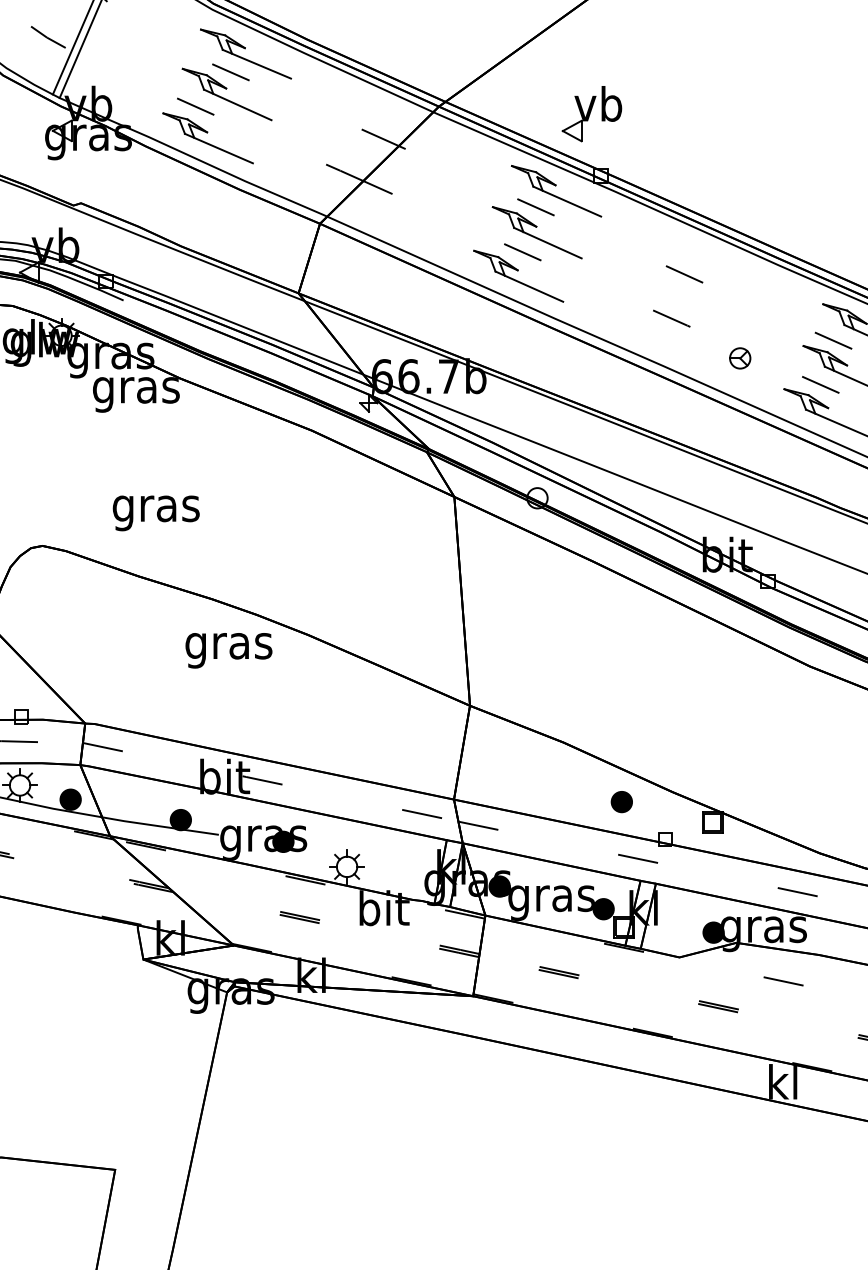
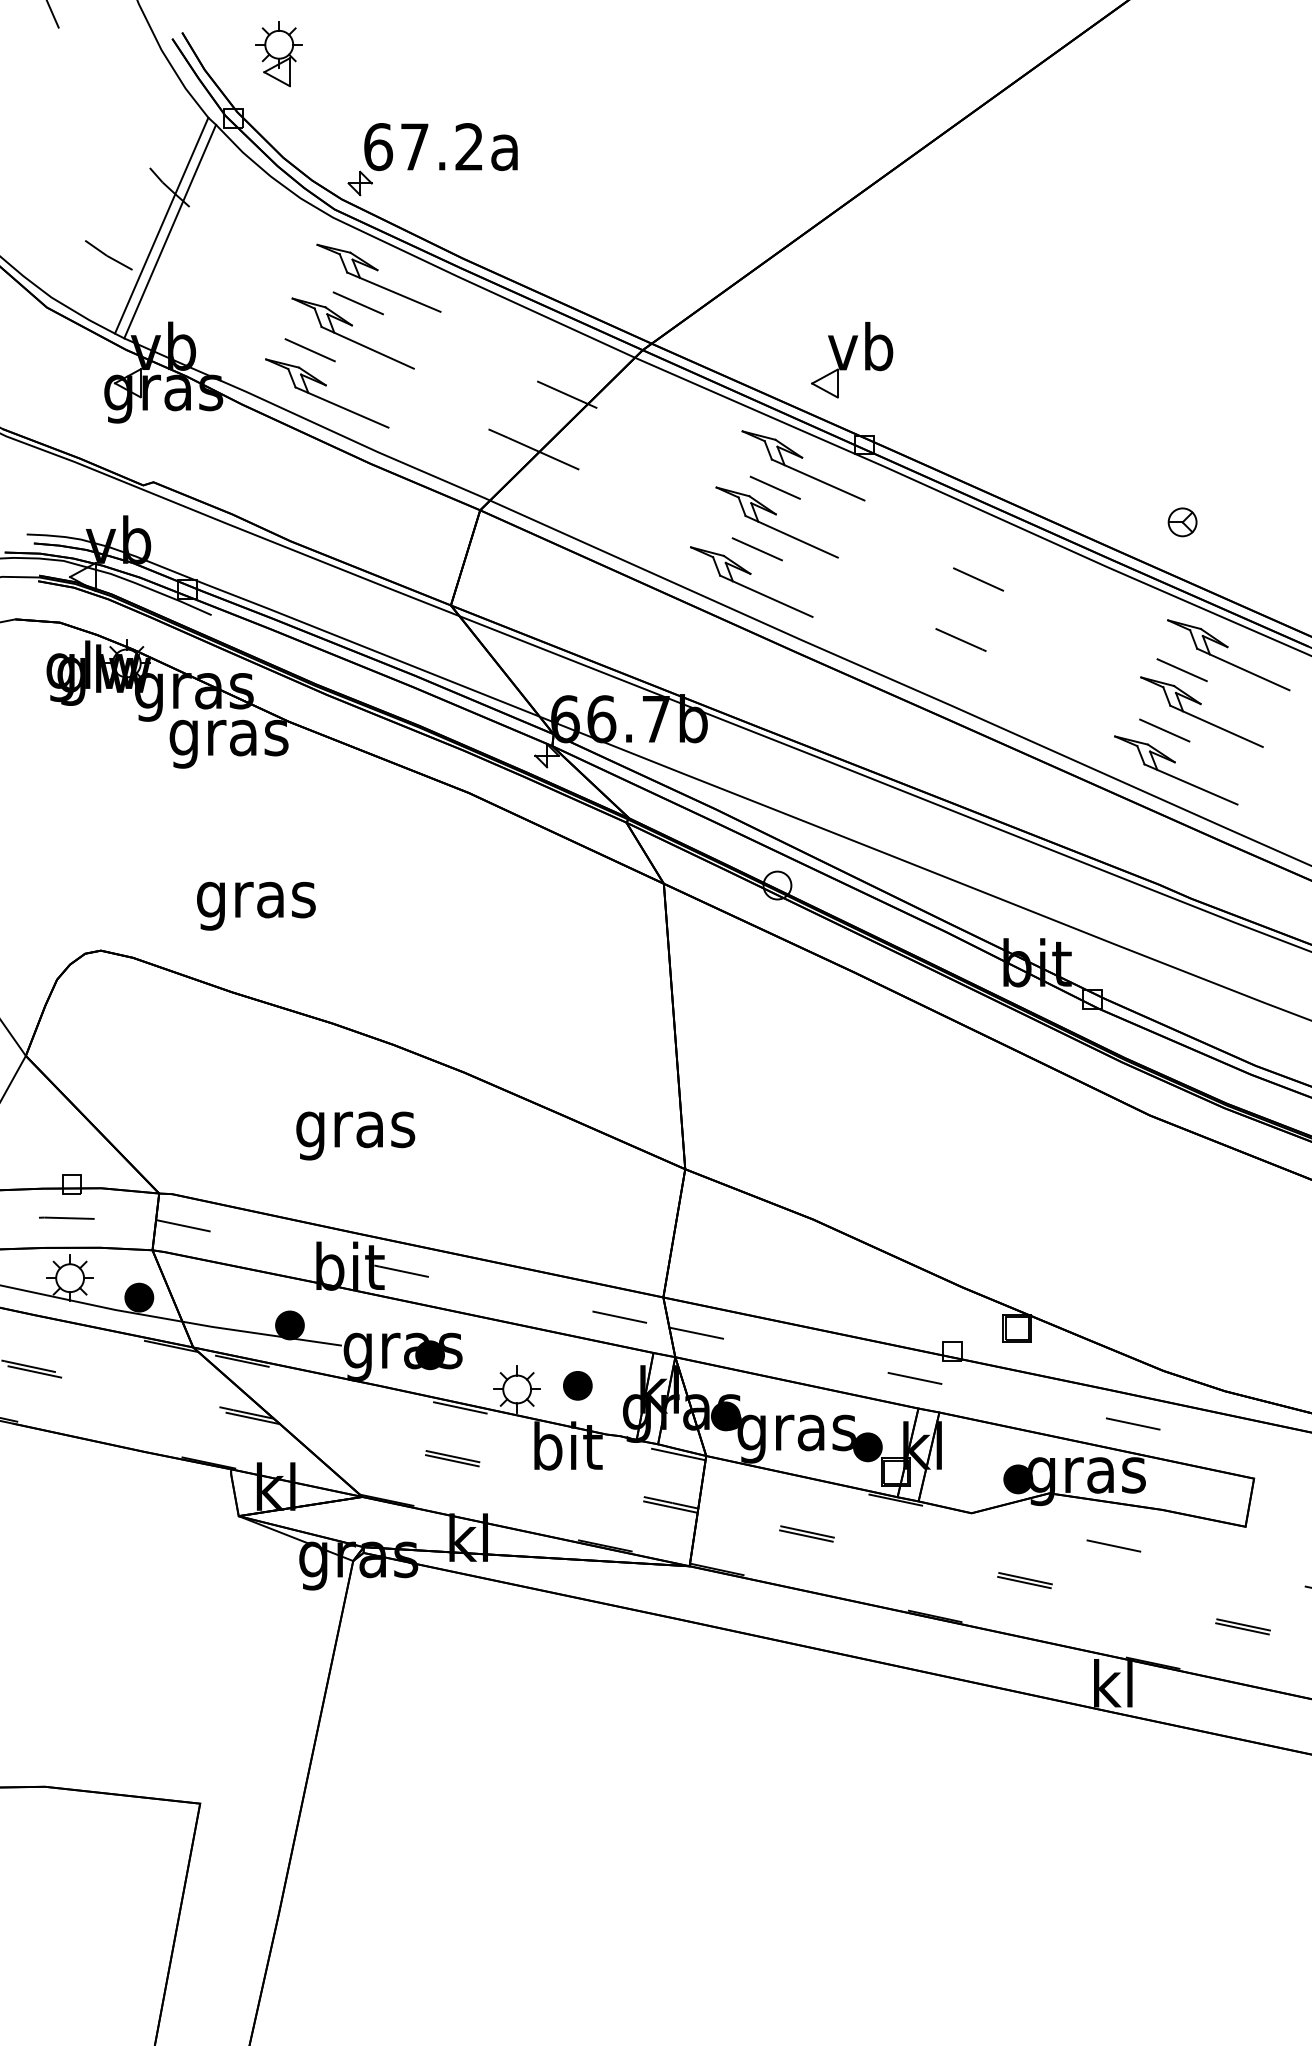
part: (740, 358) -> (1182, 522), moved
text: (228, 650) -> (355, 1135), moved
part: (621, 801) -> (577, 1385), moved

